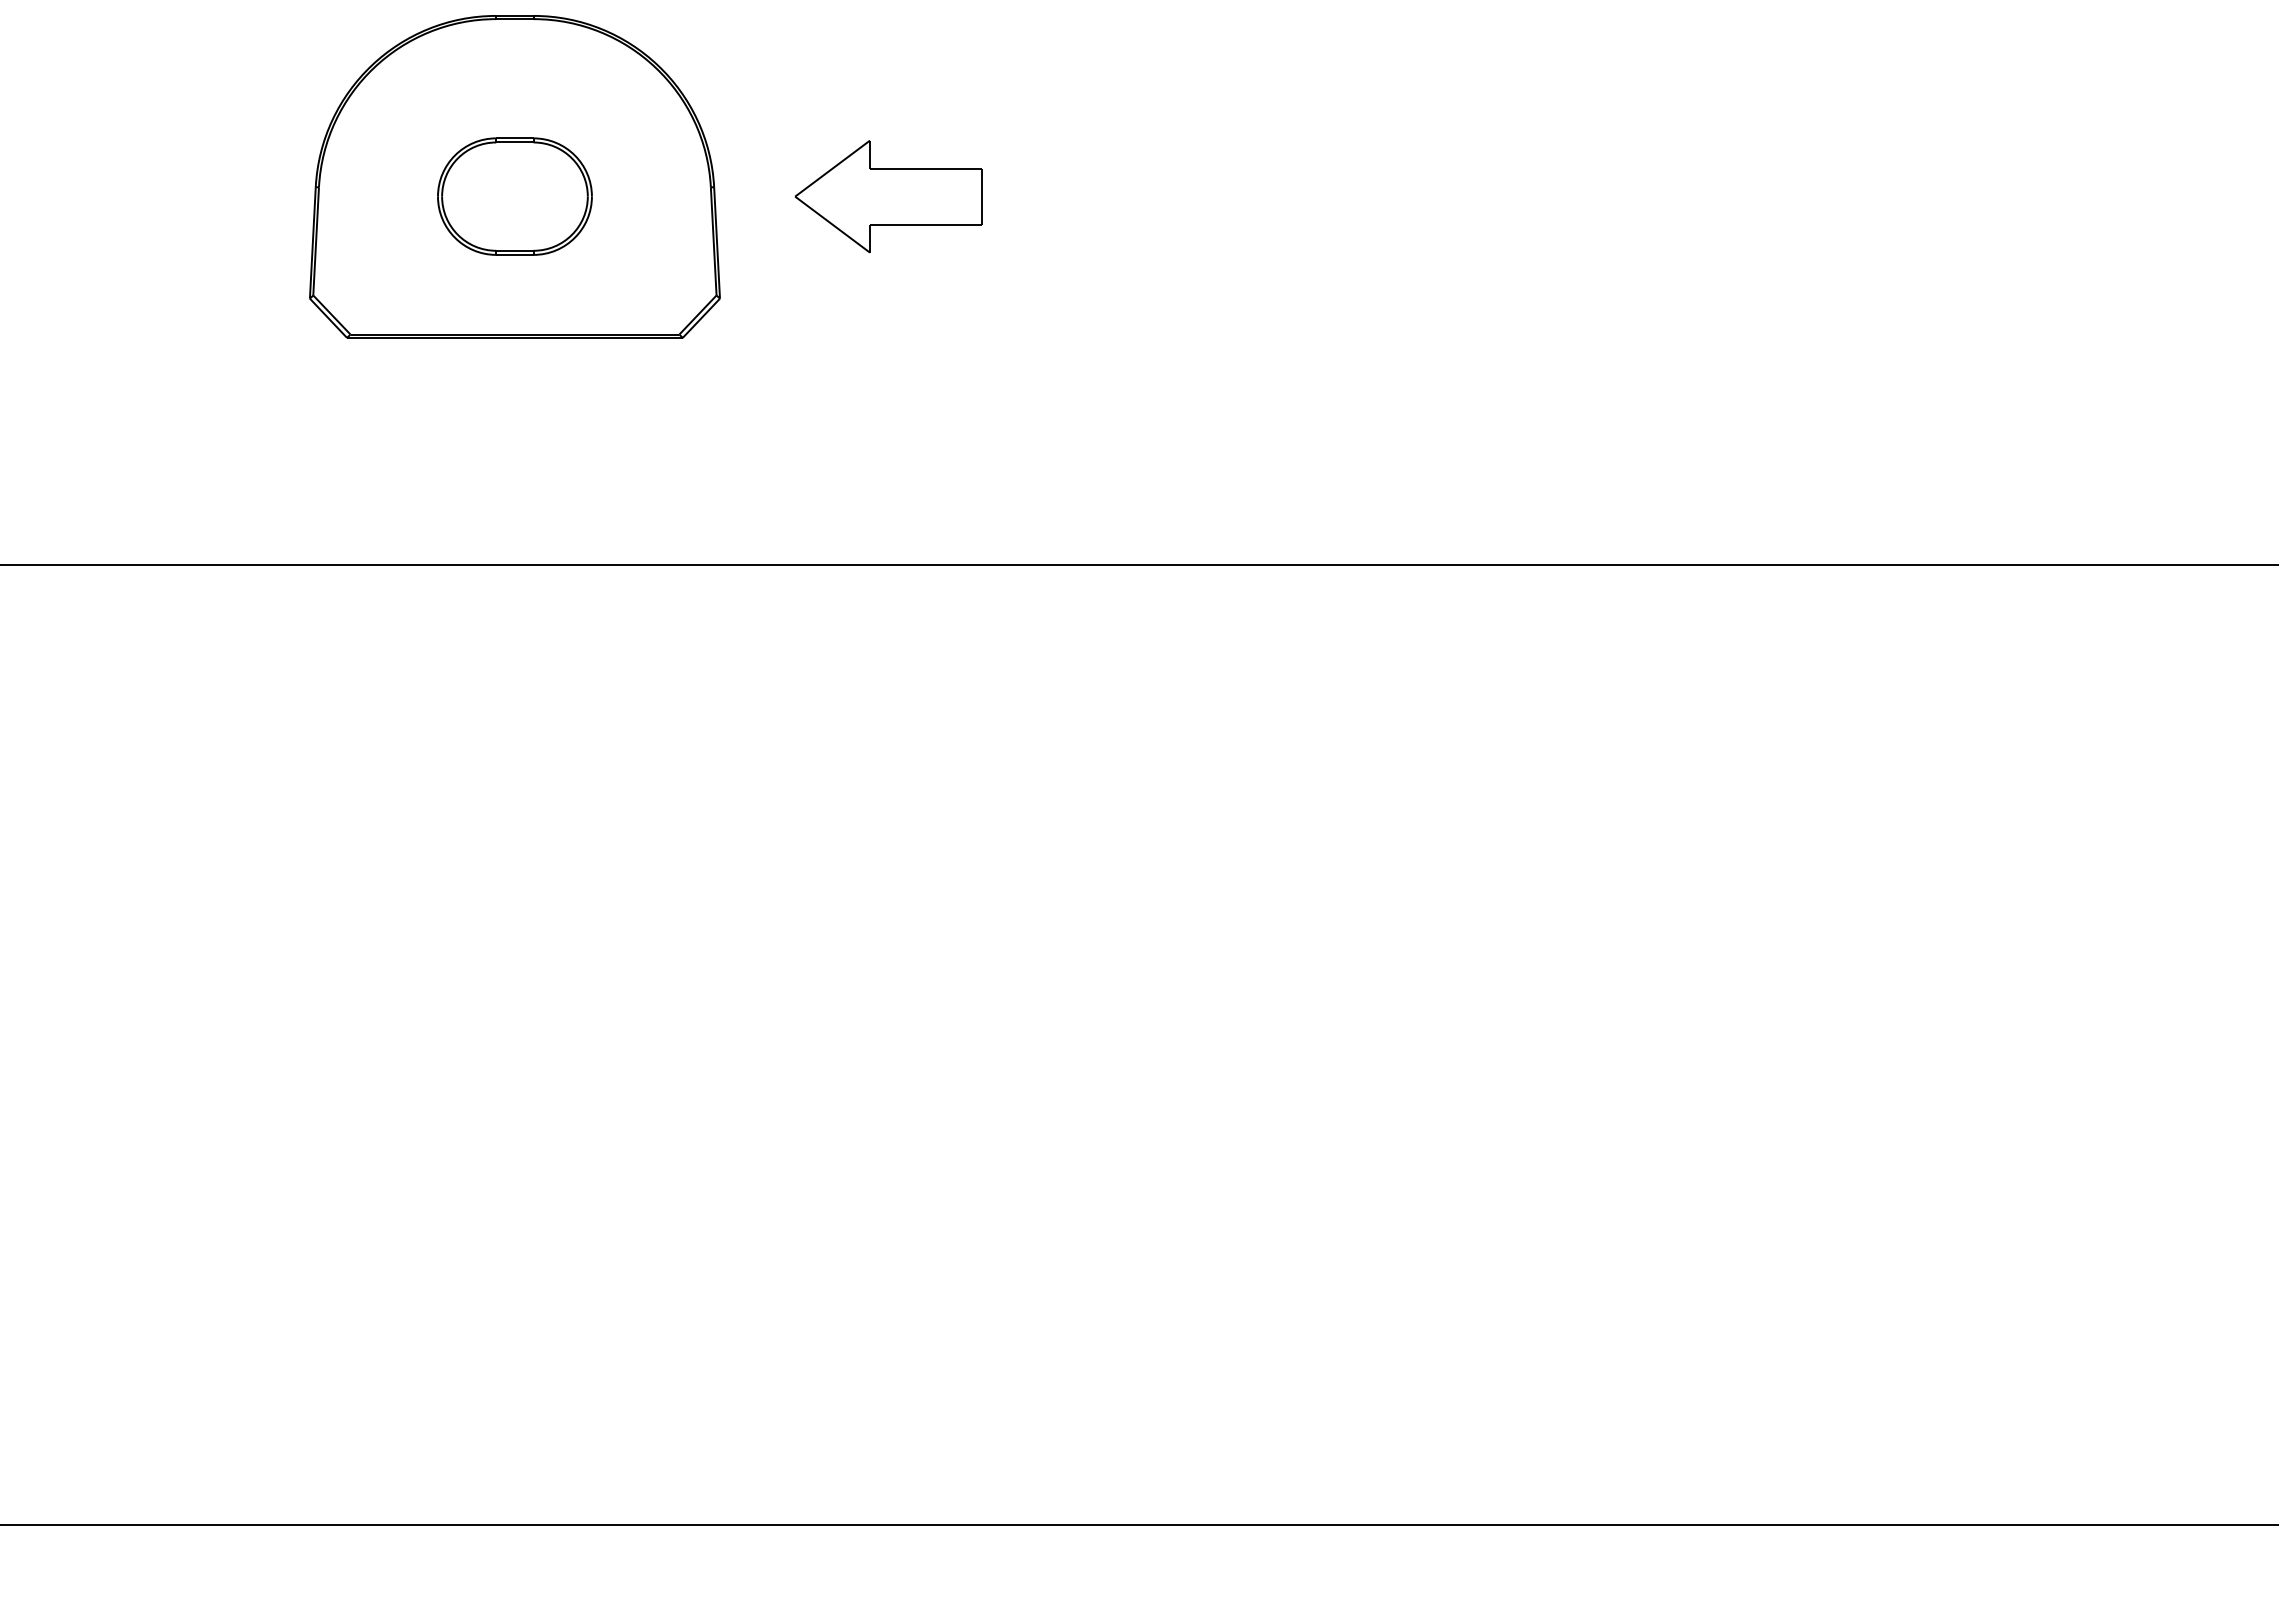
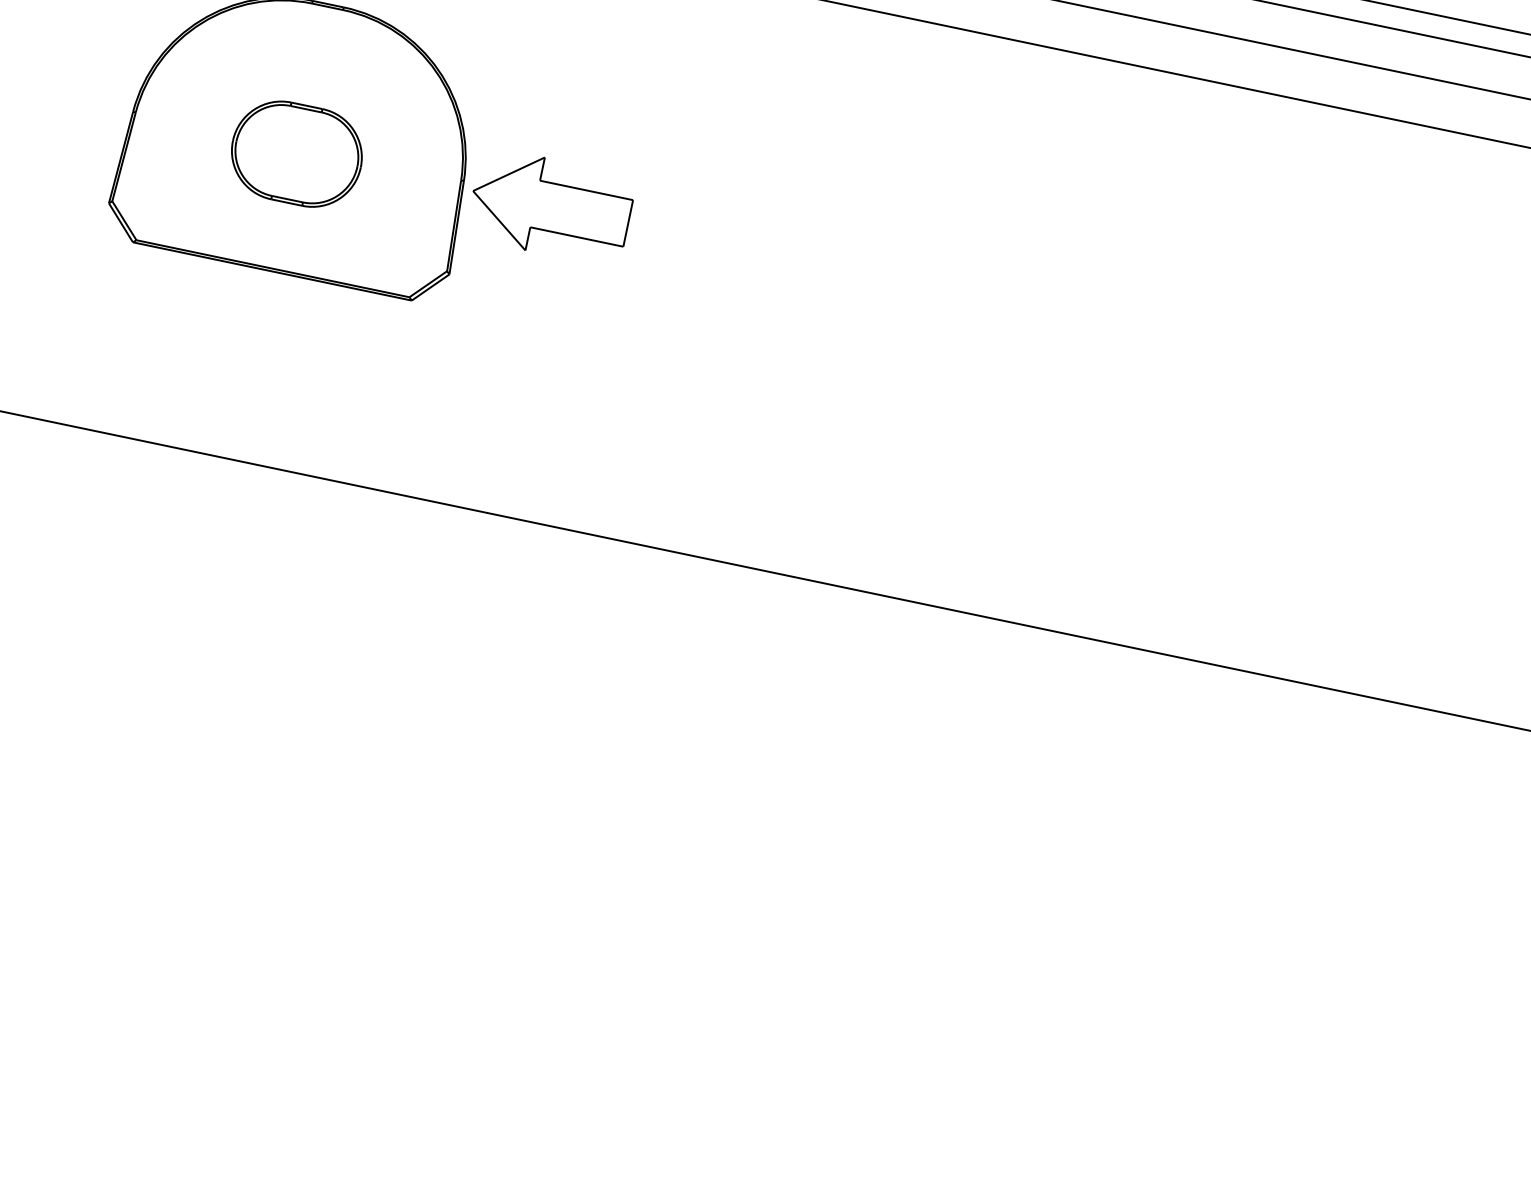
part: (888, 196) -> (550, 207), moved

